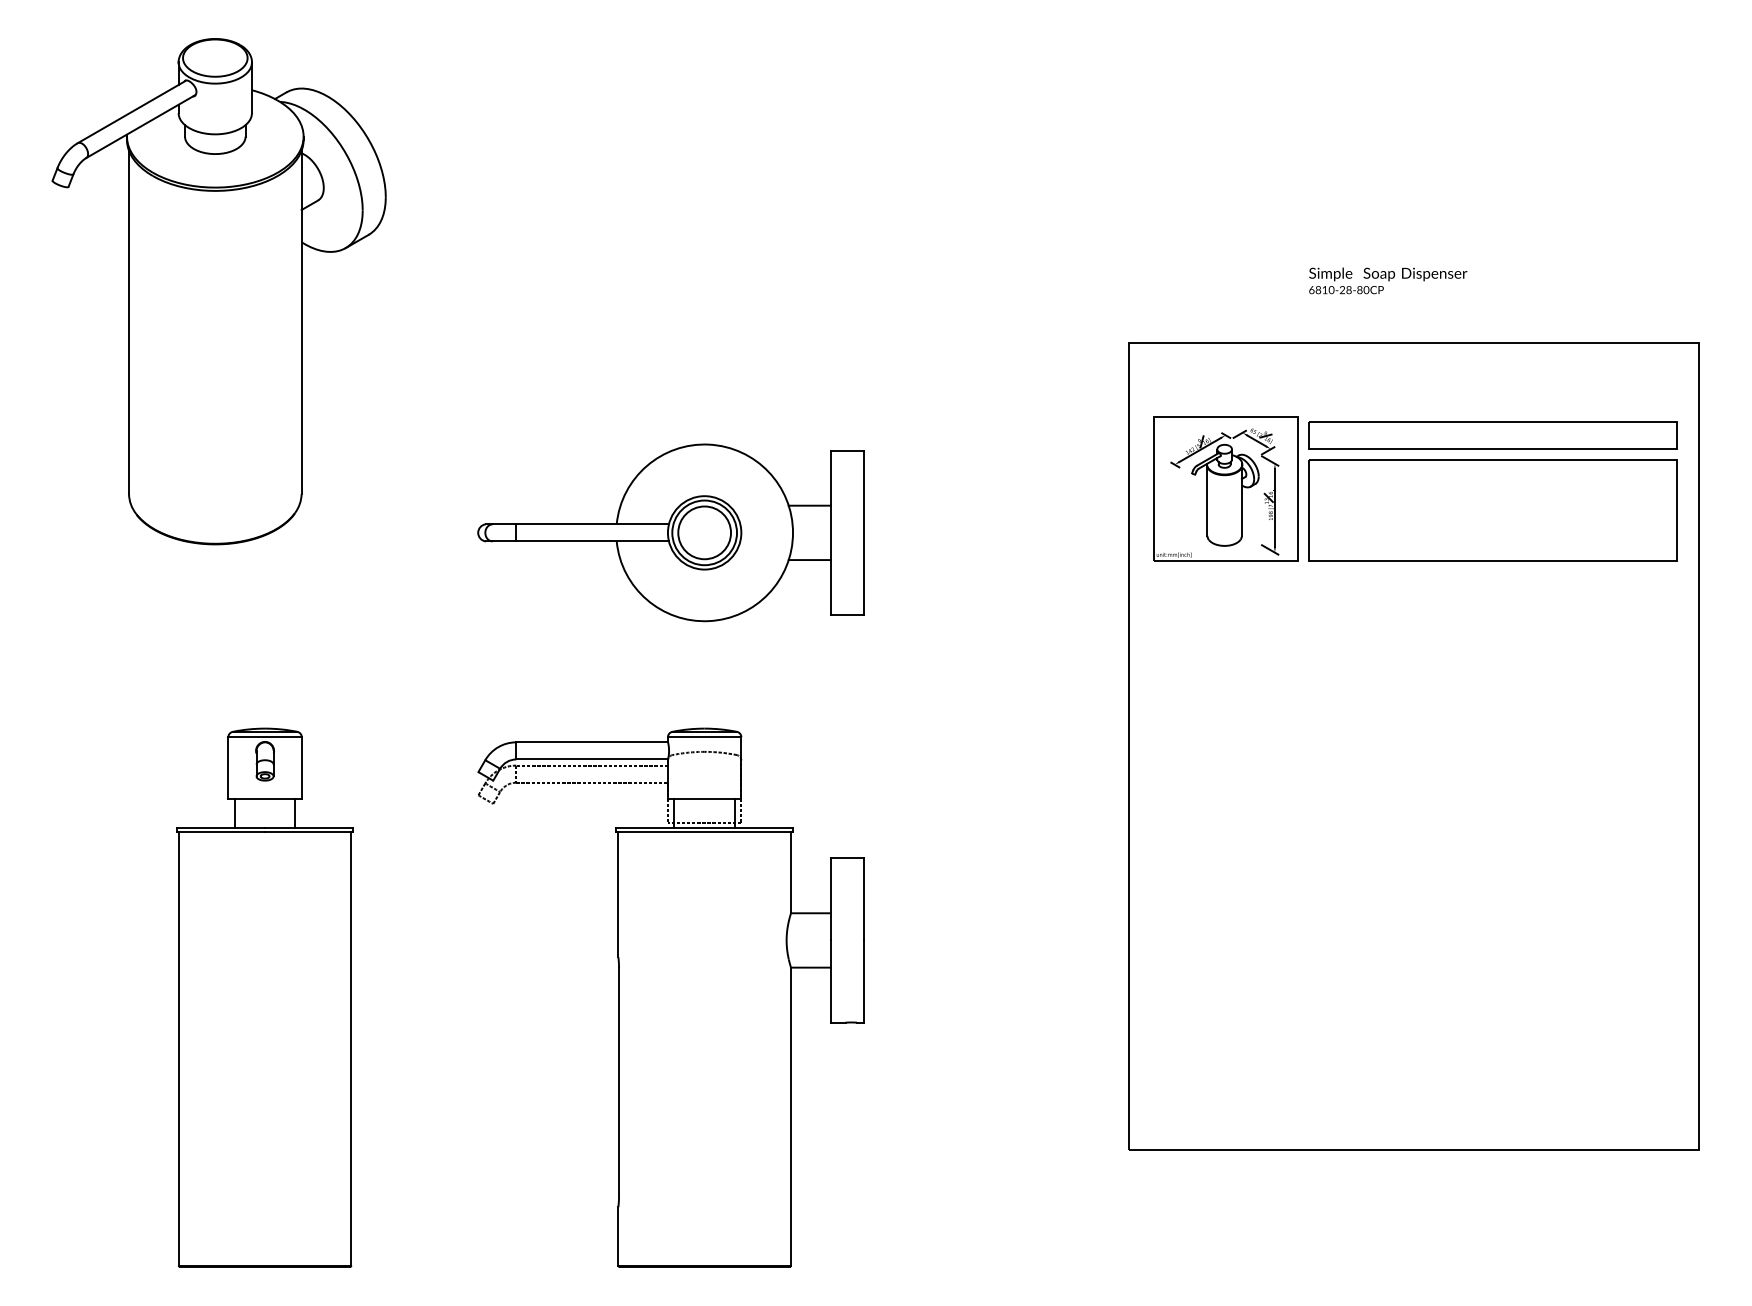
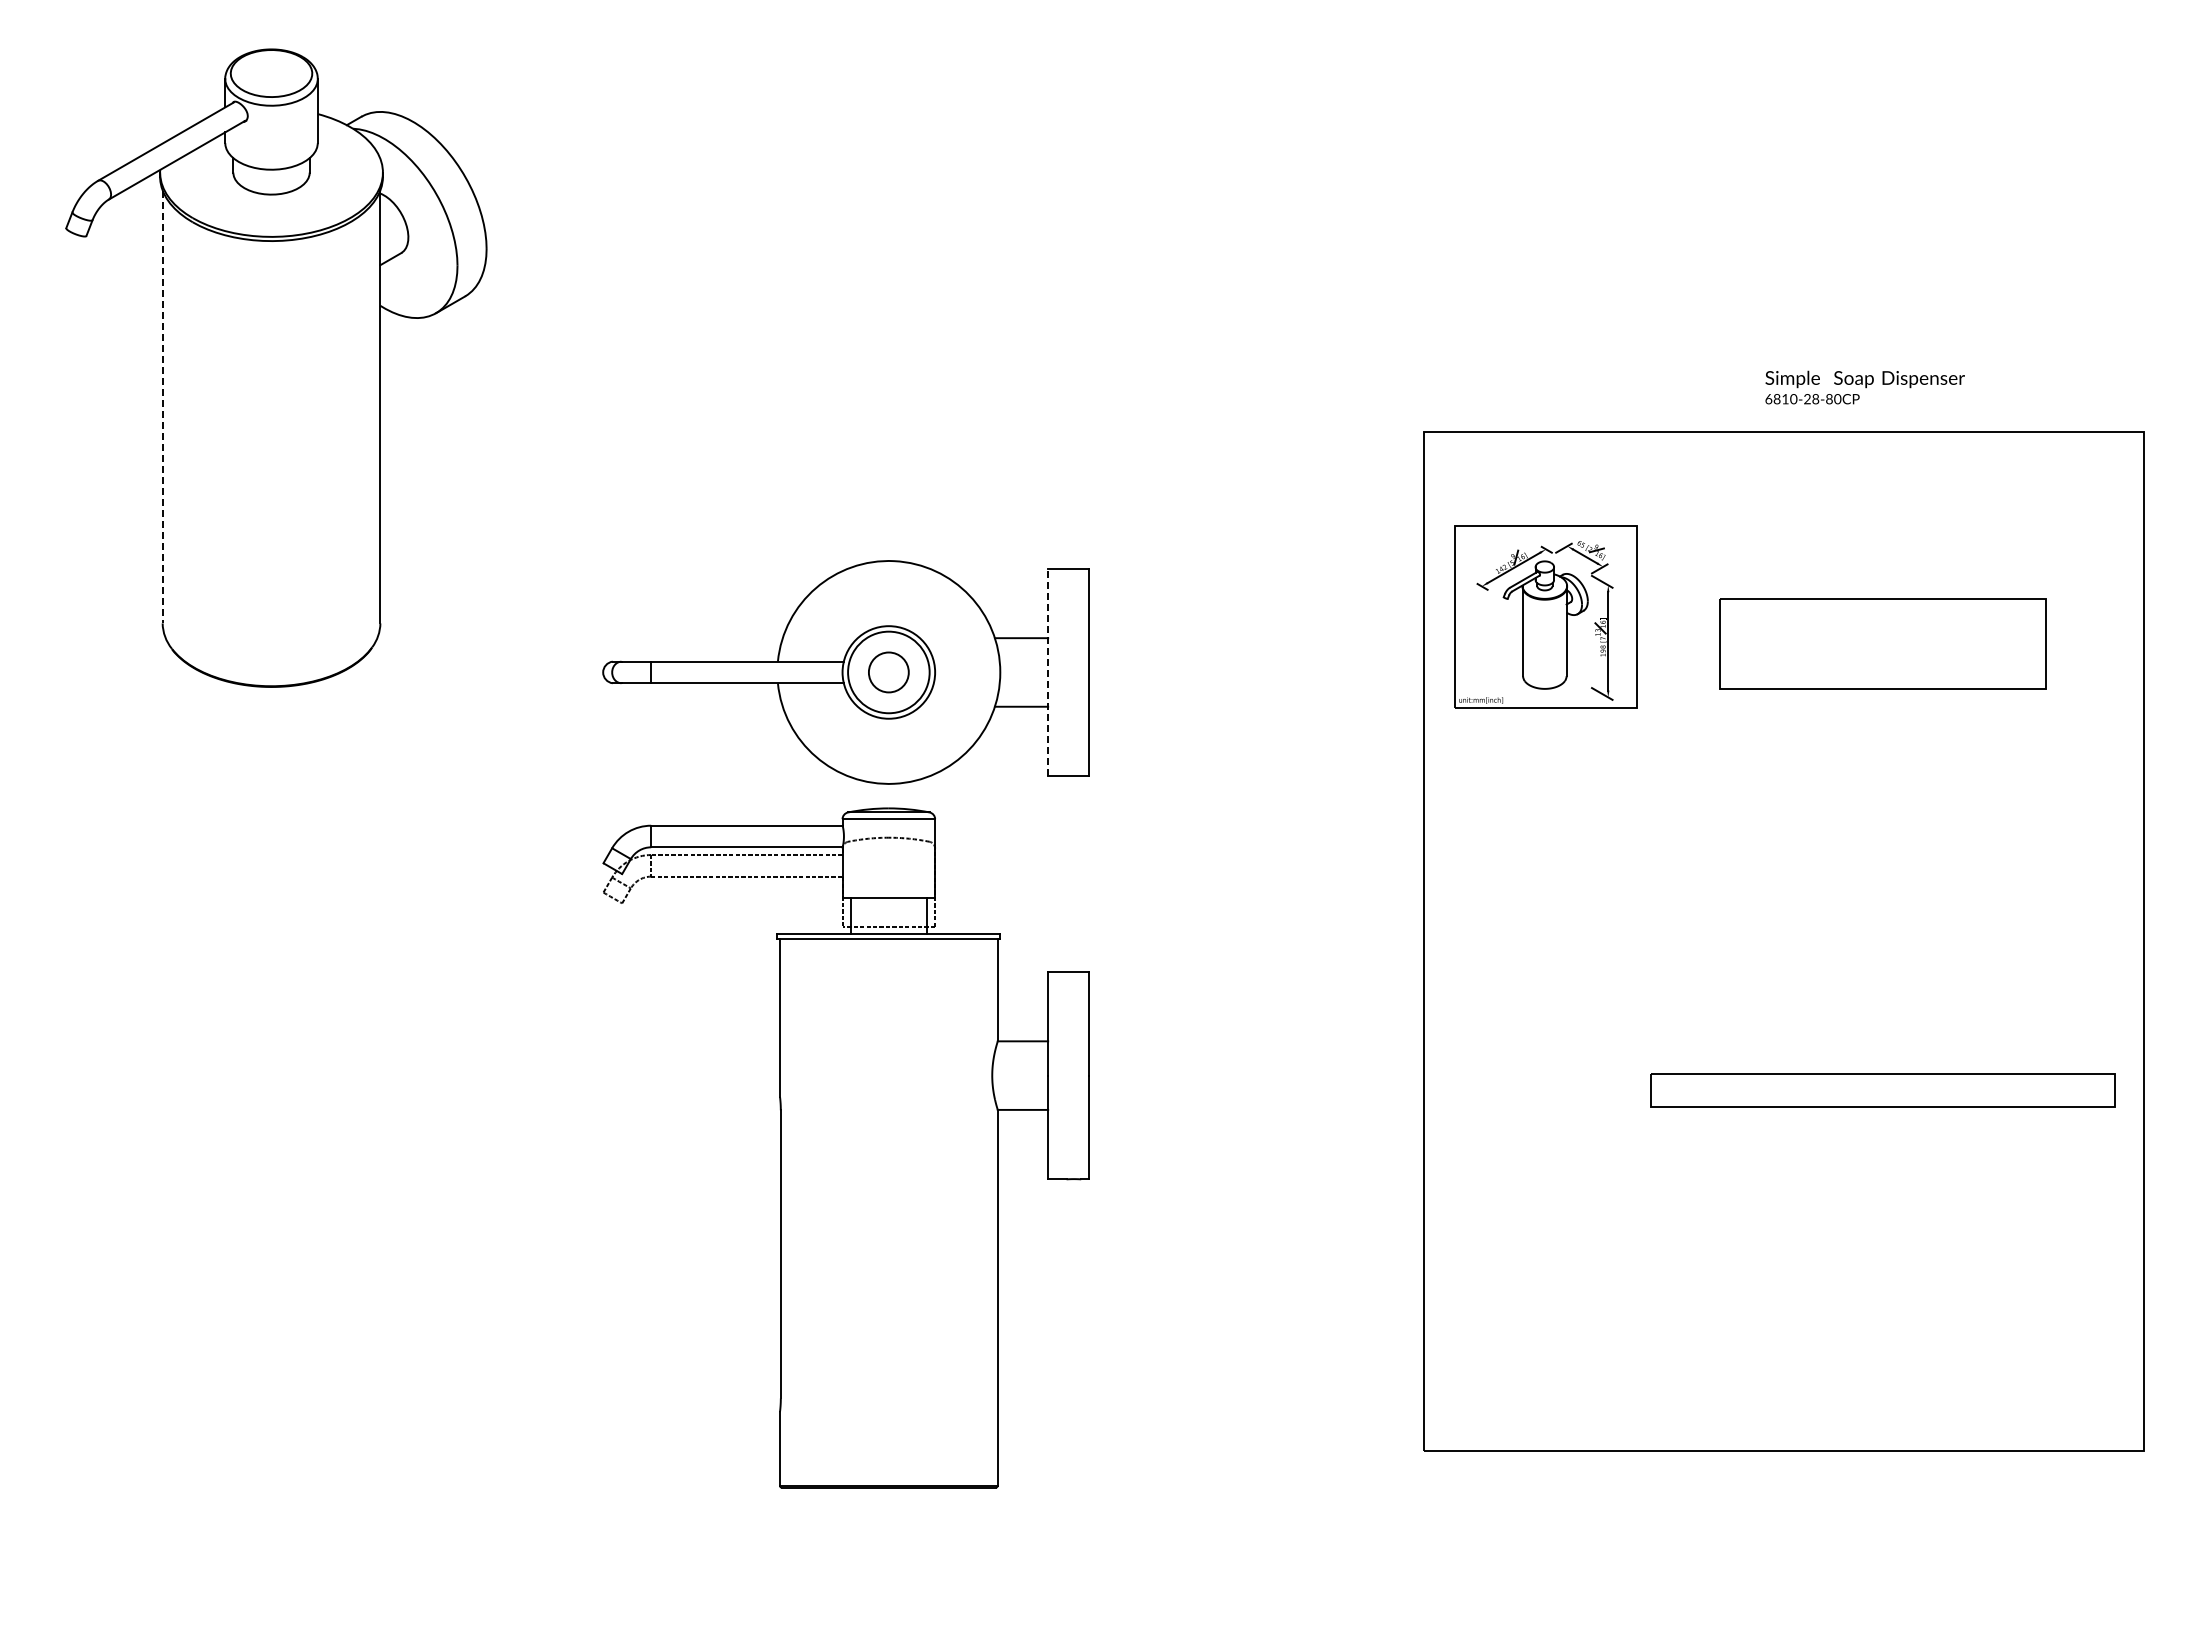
text: (1387, 280) -> (1864, 387), moved
line: (128, 322) -> (162, 407), solid -> dashed
part: (1492, 435) -> (1882, 1090), moved
part: (1492, 509) -> (1882, 643), size x0.7
circle: (704, 532) -> (888, 672), size x0.6
line: (831, 532) -> (1048, 672), solid -> dashed
part: (265, 997) -> (334, 1258), removed
part: (670, 997) -> (845, 1147), moved

